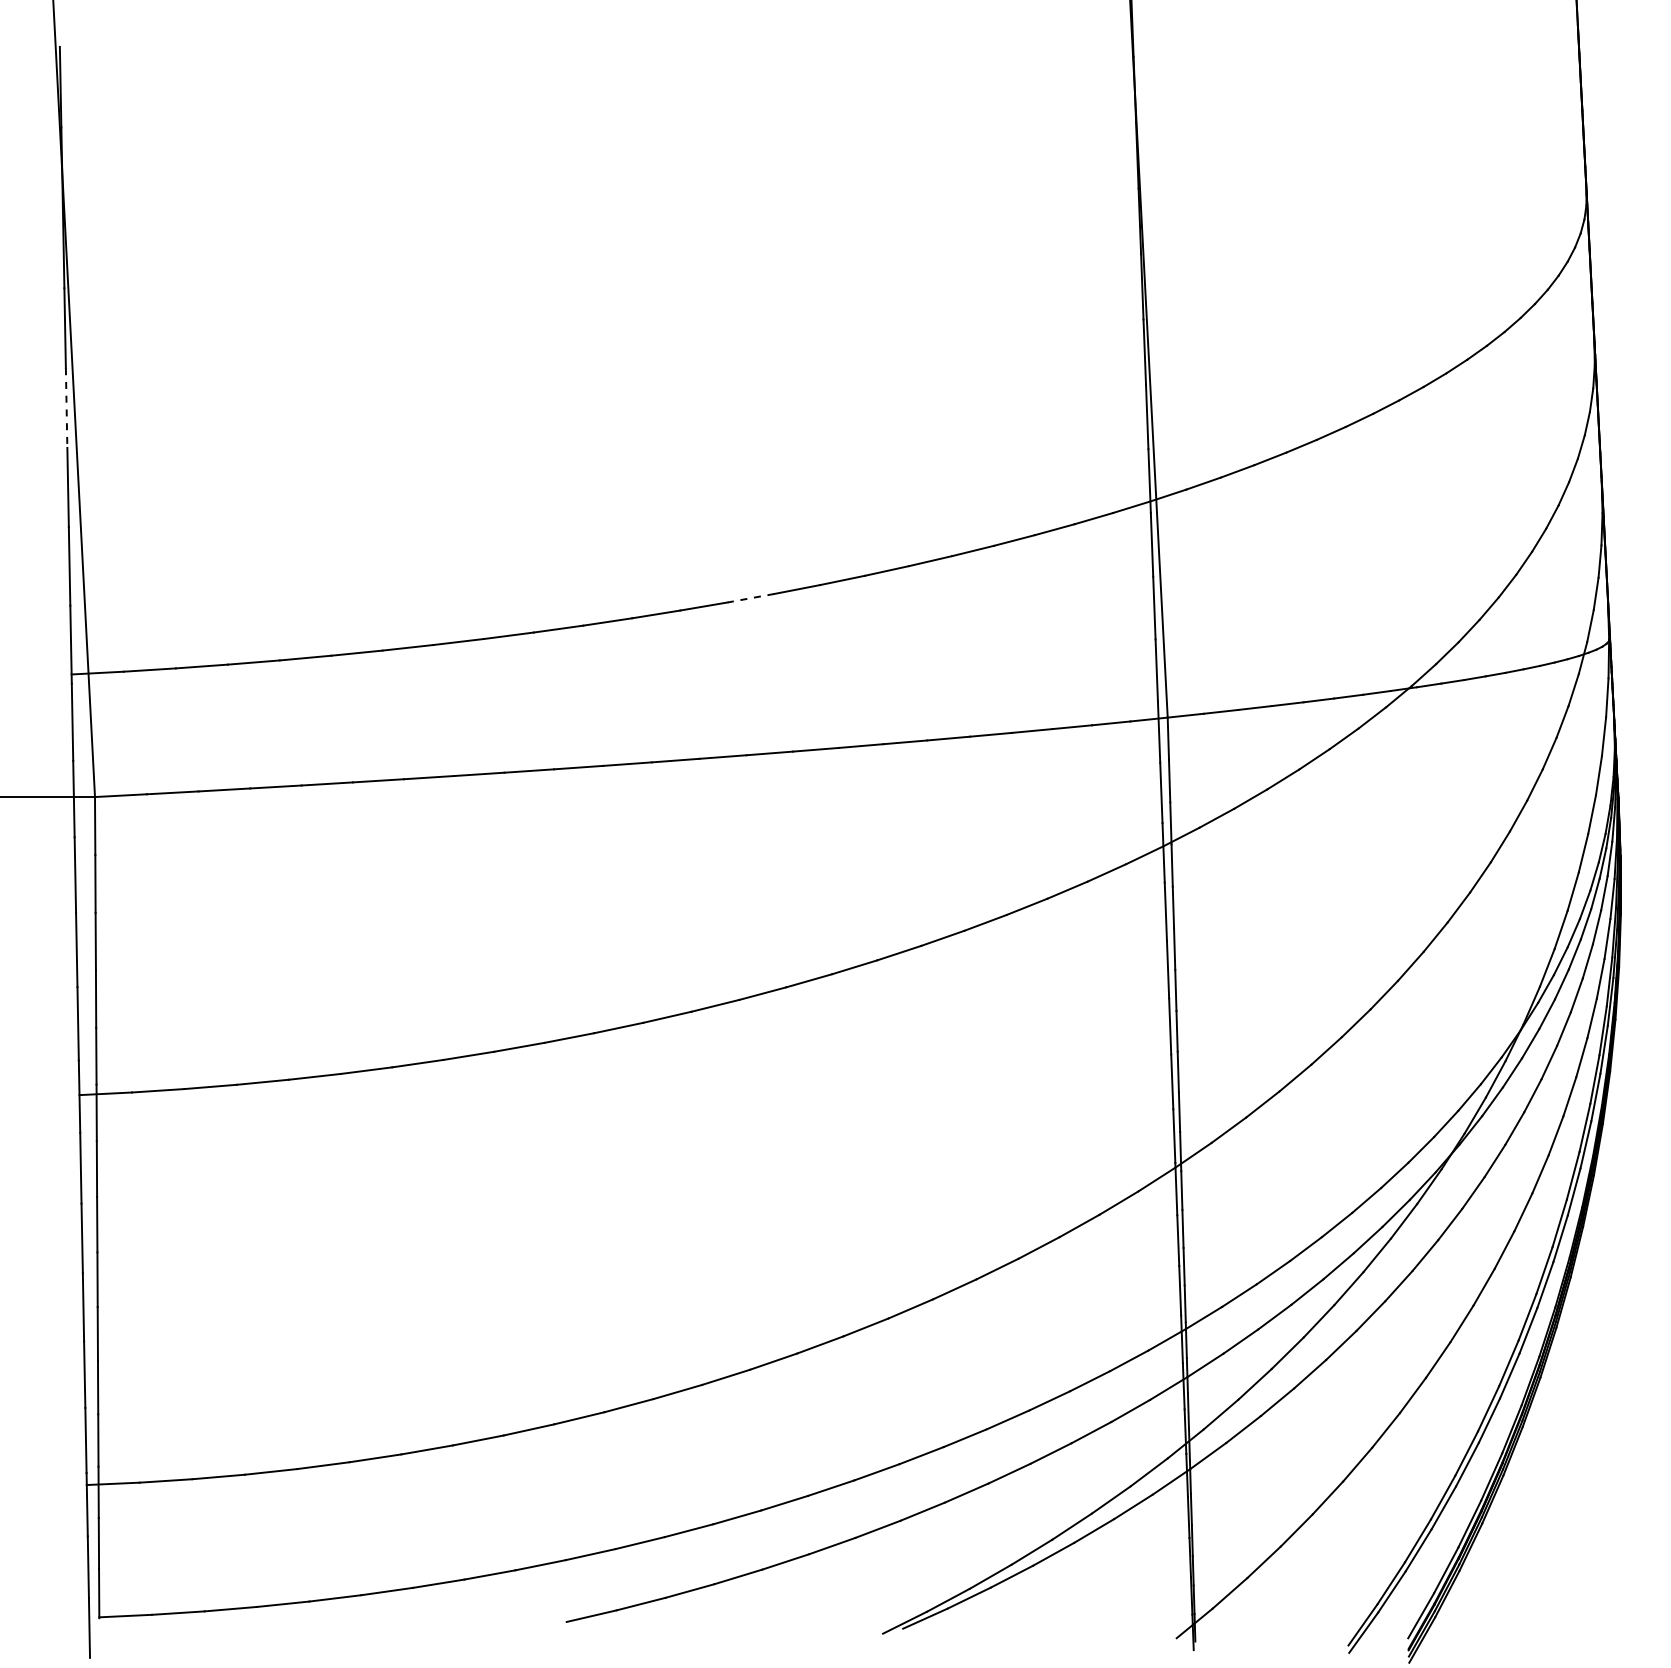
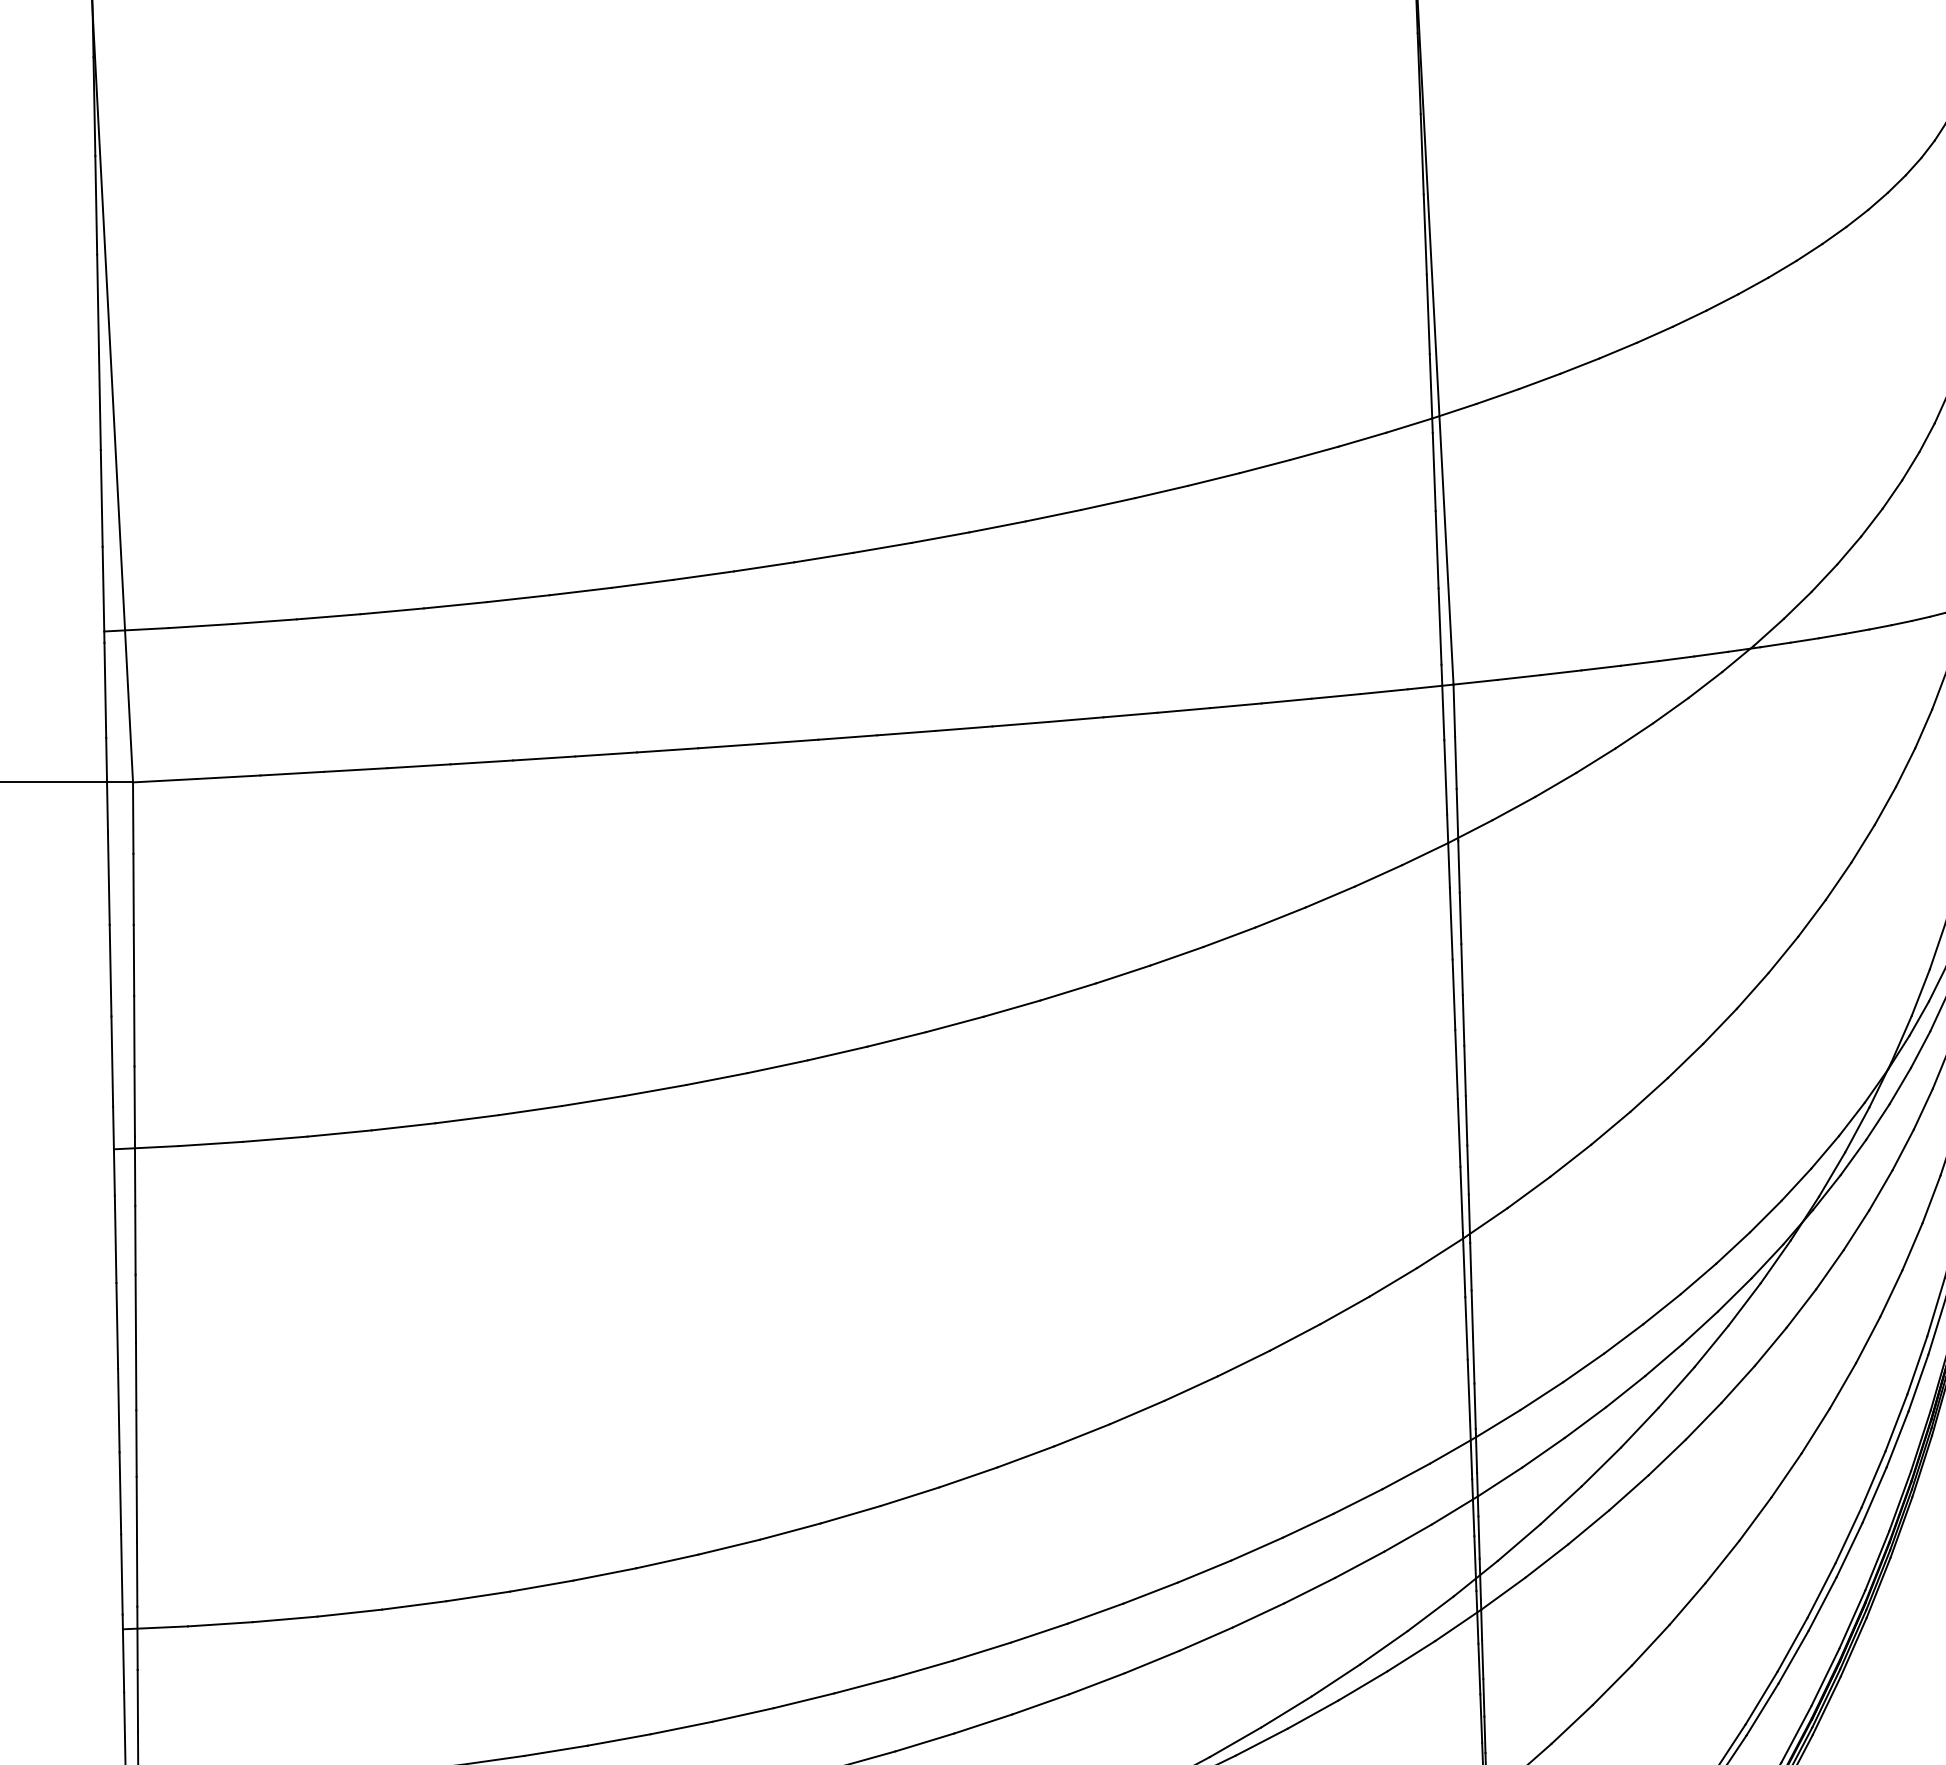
line: (66, 408) -> (97, 304), dashed -> solid
line: (751, 598) -> (941, 537), dashed -> solid

